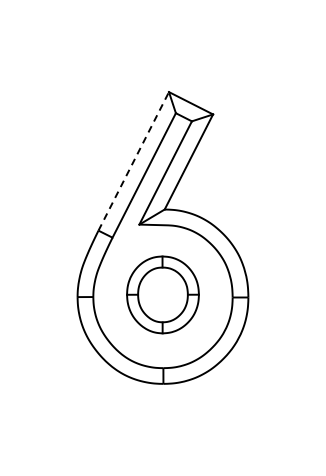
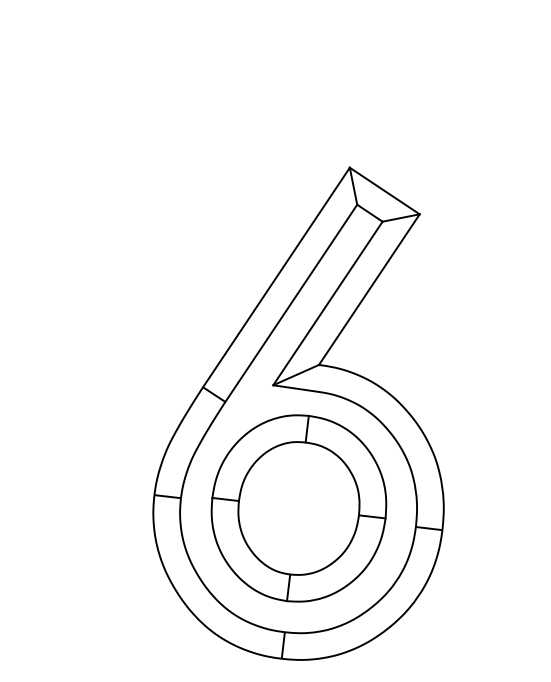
line: (133, 161) -> (276, 277), dashed -> solid
part: (162, 294) -> (298, 507), size x1.43

